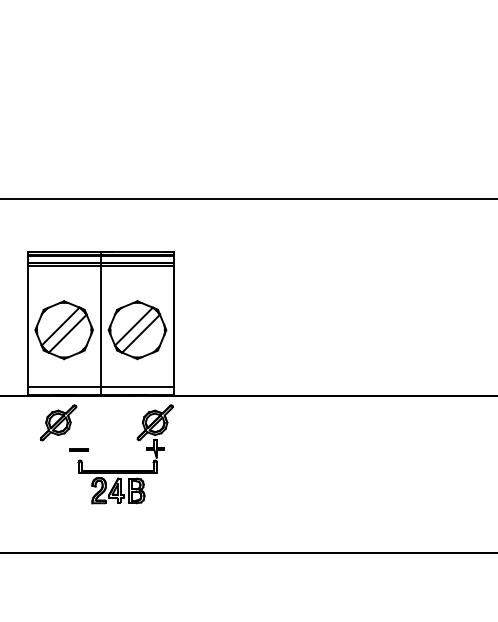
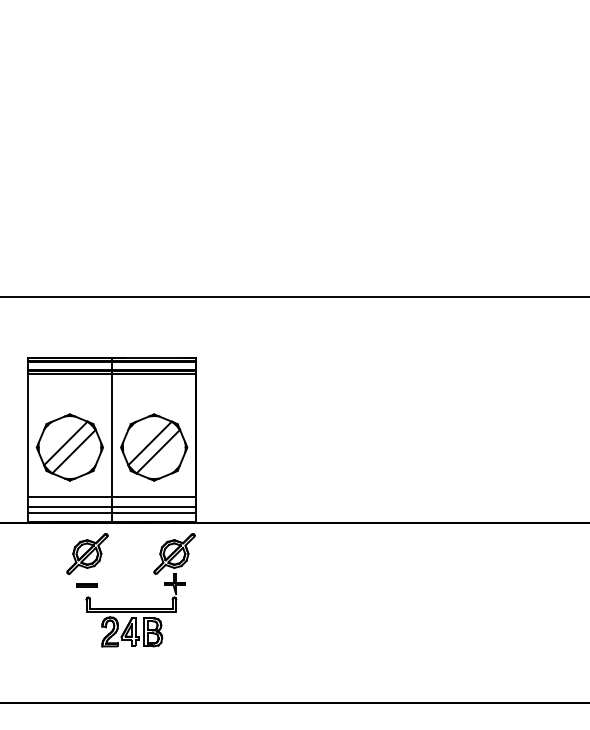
line: (100, 373) -> (111, 497), added
line: (100, 382) -> (111, 507), added
part: (58, 422) -> (87, 553), moved

